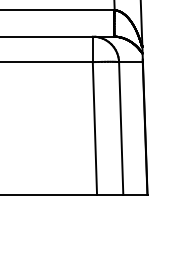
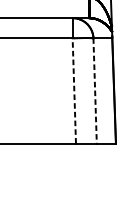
line: (94, 128) -> (73, 90), solid -> dashed
line: (121, 129) -> (95, 91), solid -> dashed

